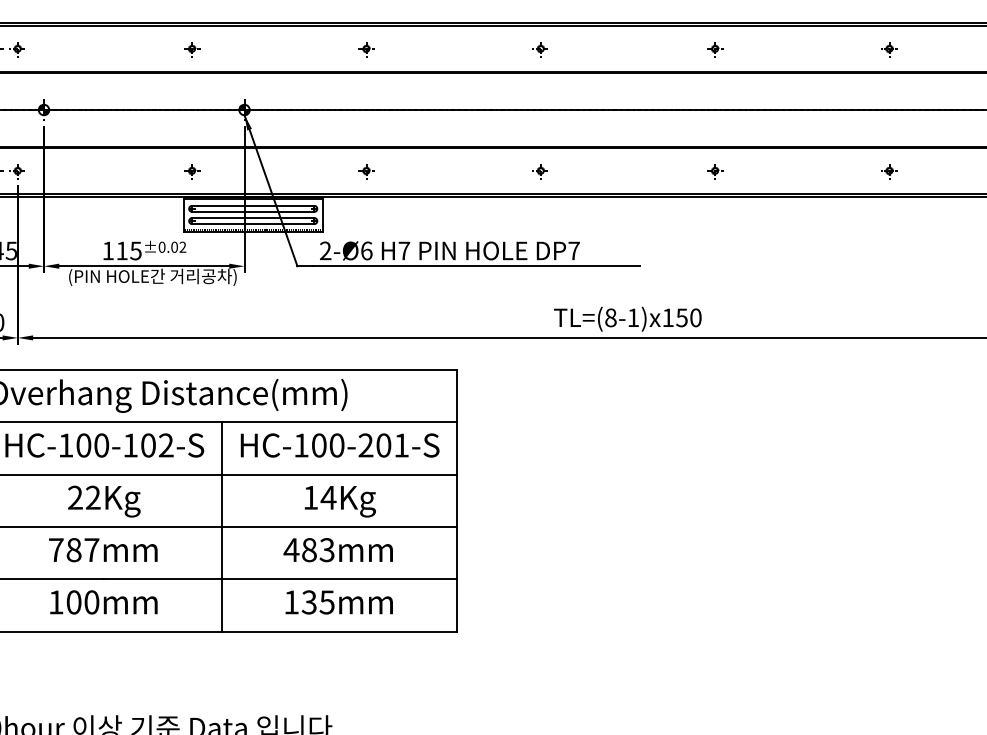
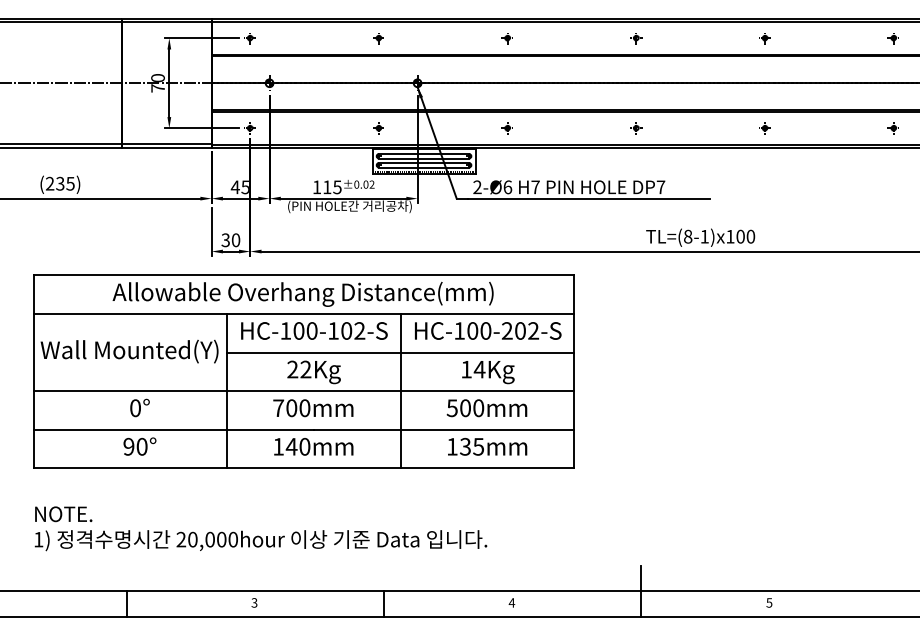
text: (681, 317) -> (740, 236), TL=(8-1)x150 -> TL=(8-1)x100
text: (401, 444) -> (533, 330), HC-100-201-S -> HC-100-202-S
text: (83, 550) -> (298, 408), 787mm -> 700mm
text: (309, 550) -> (465, 408), 483mm -> 500mm
text: (73, 601) -> (291, 446), 100mm -> 140mm

